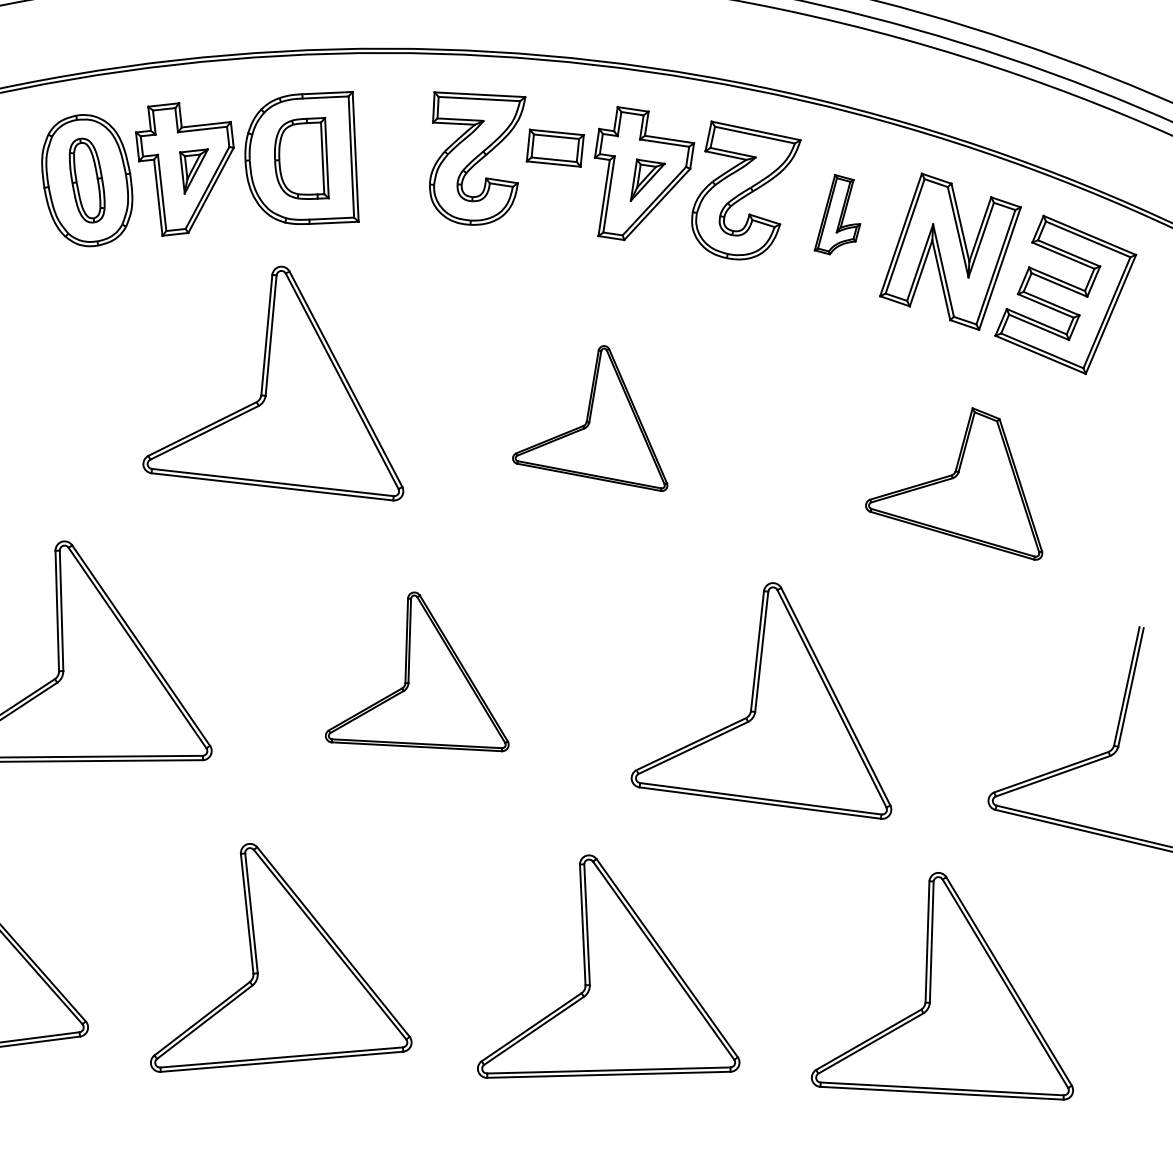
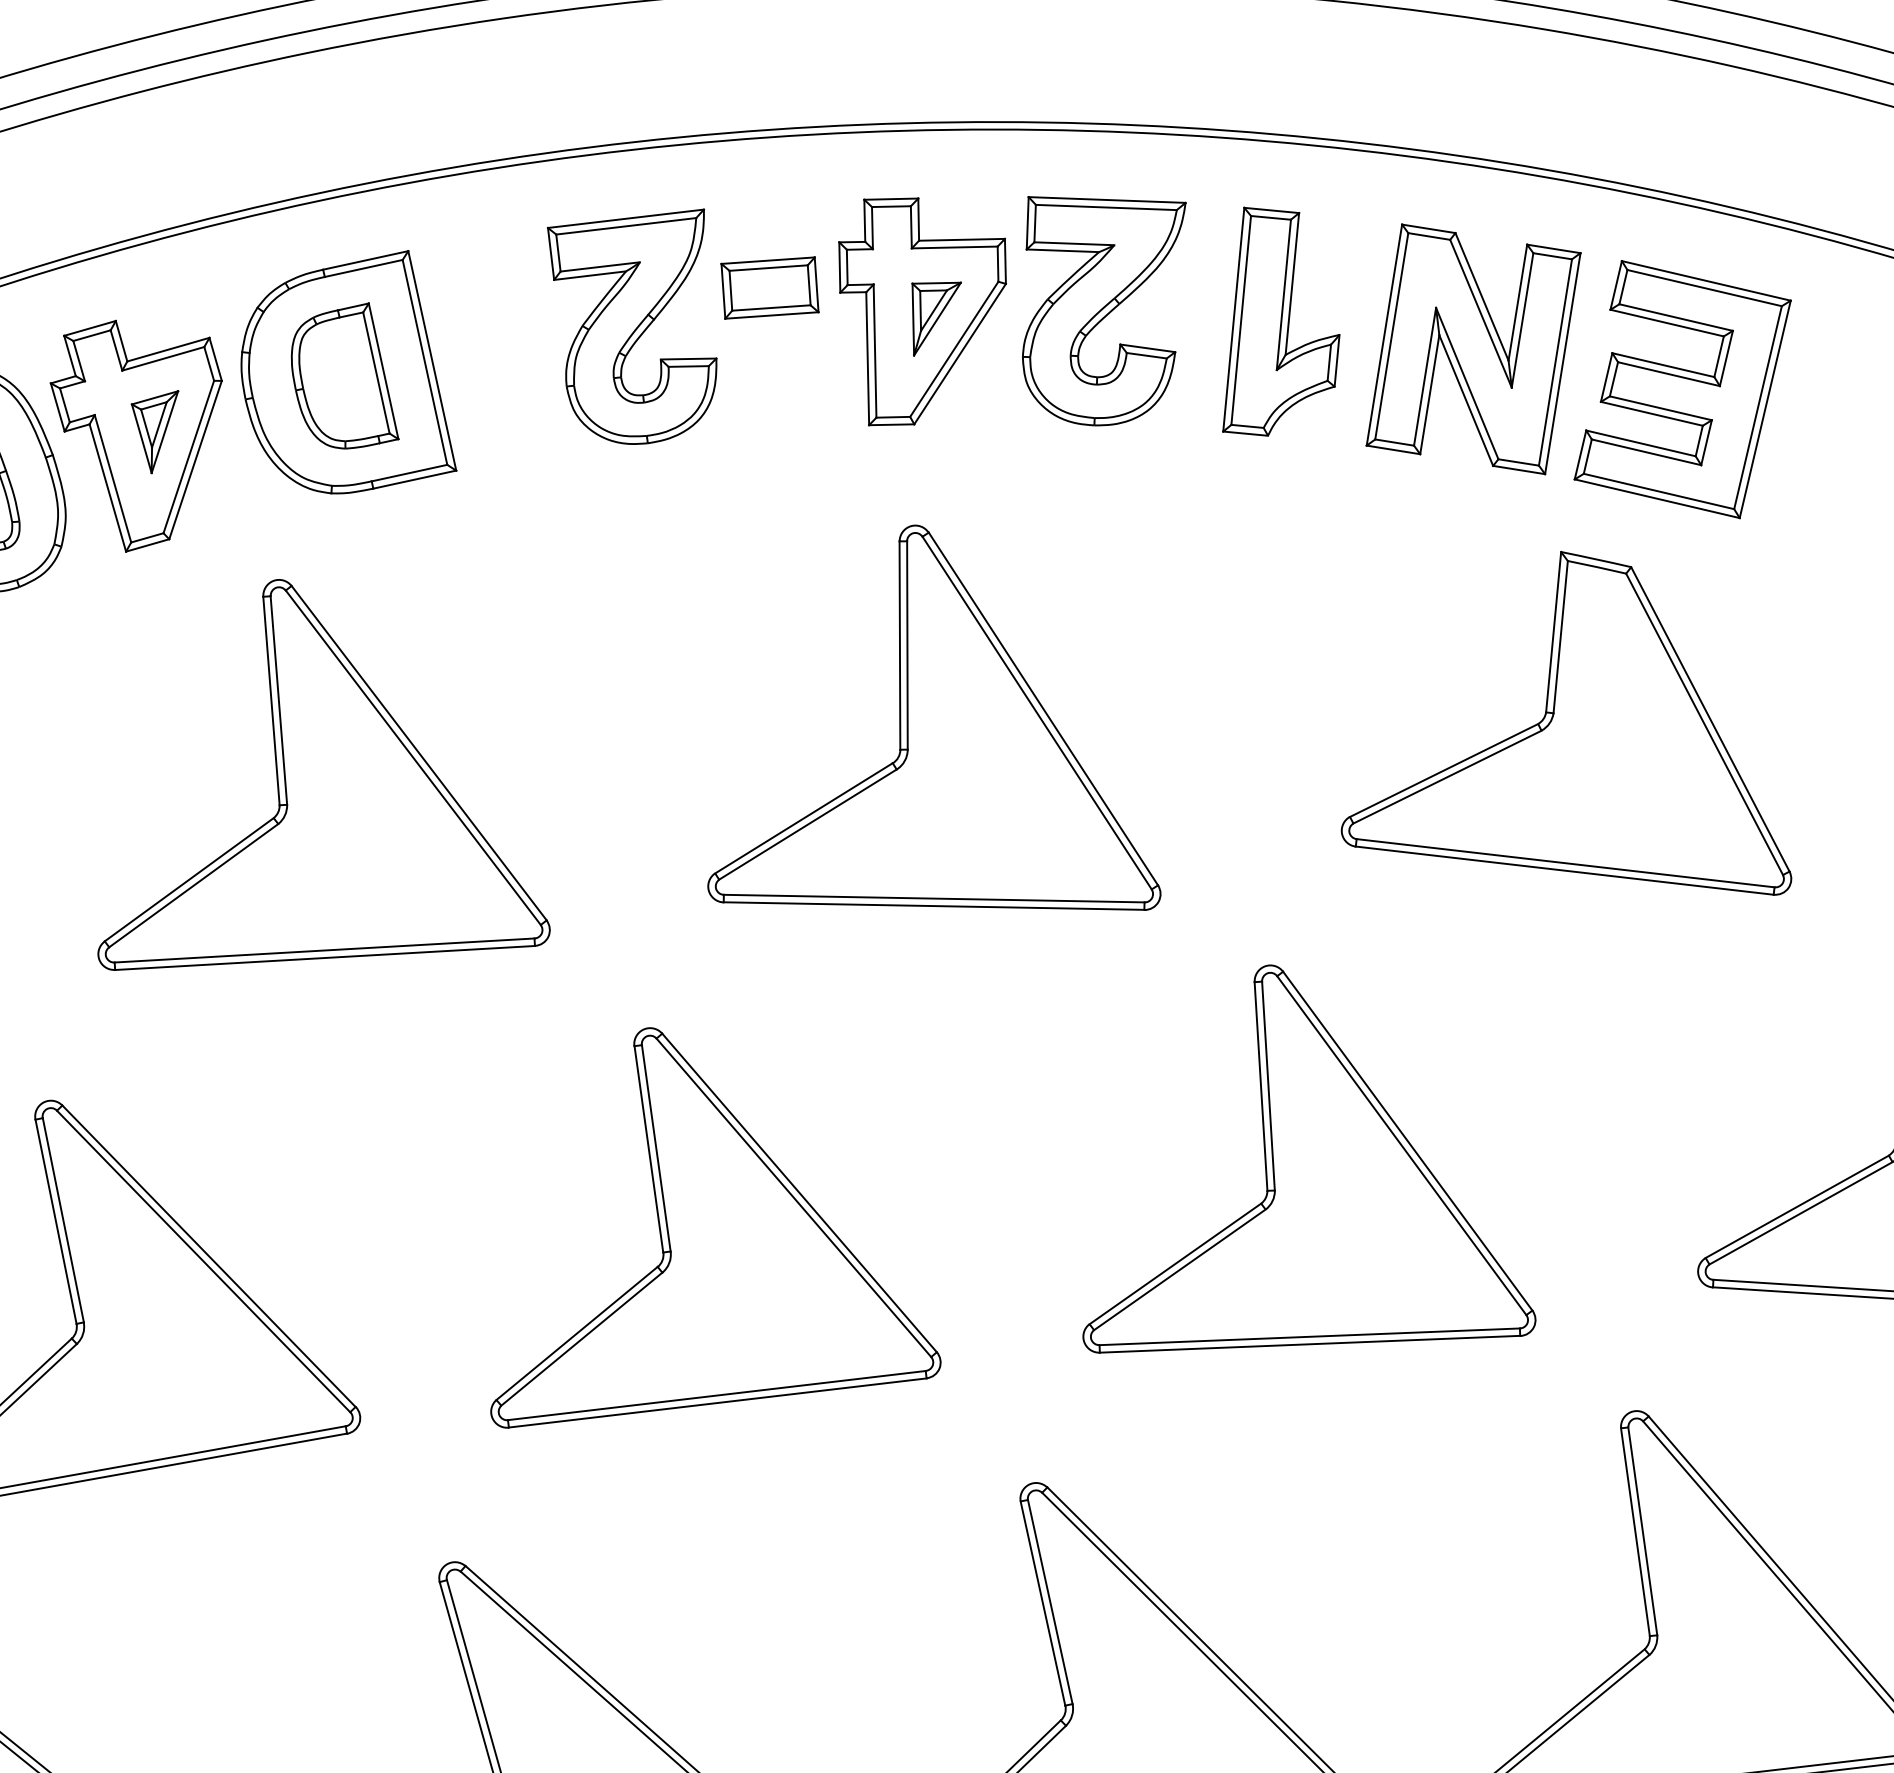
part: (837, 214) -> (1270, 318), size x1.67
part: (273, 383) -> (296, 781), moved
part: (589, 418) -> (906, 738), size x1.67
part: (953, 483) -> (1546, 743), size x1.43
part: (416, 671) -> (685, 1220), size x1.43

